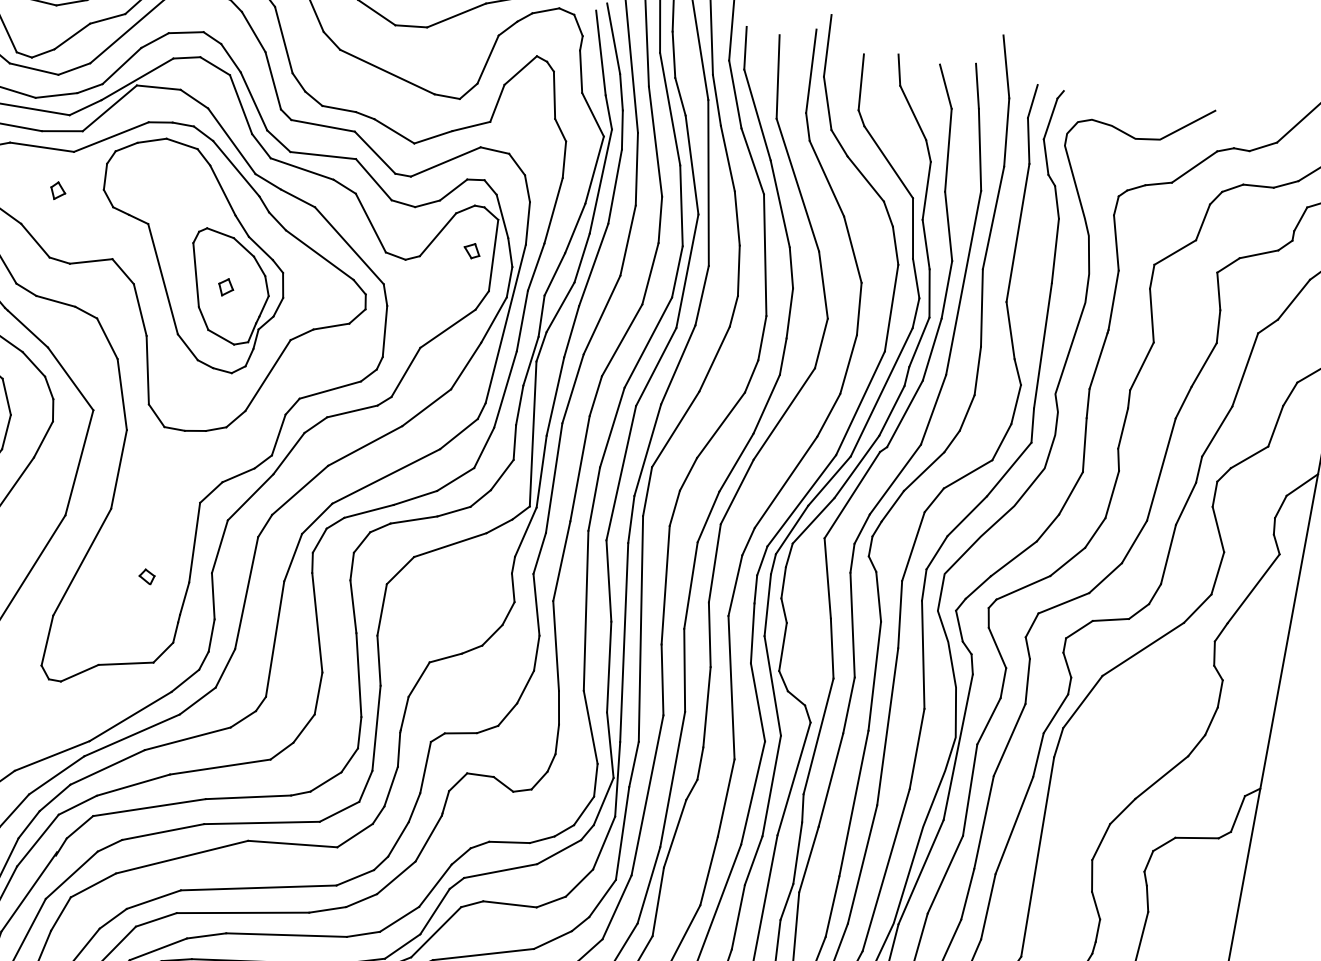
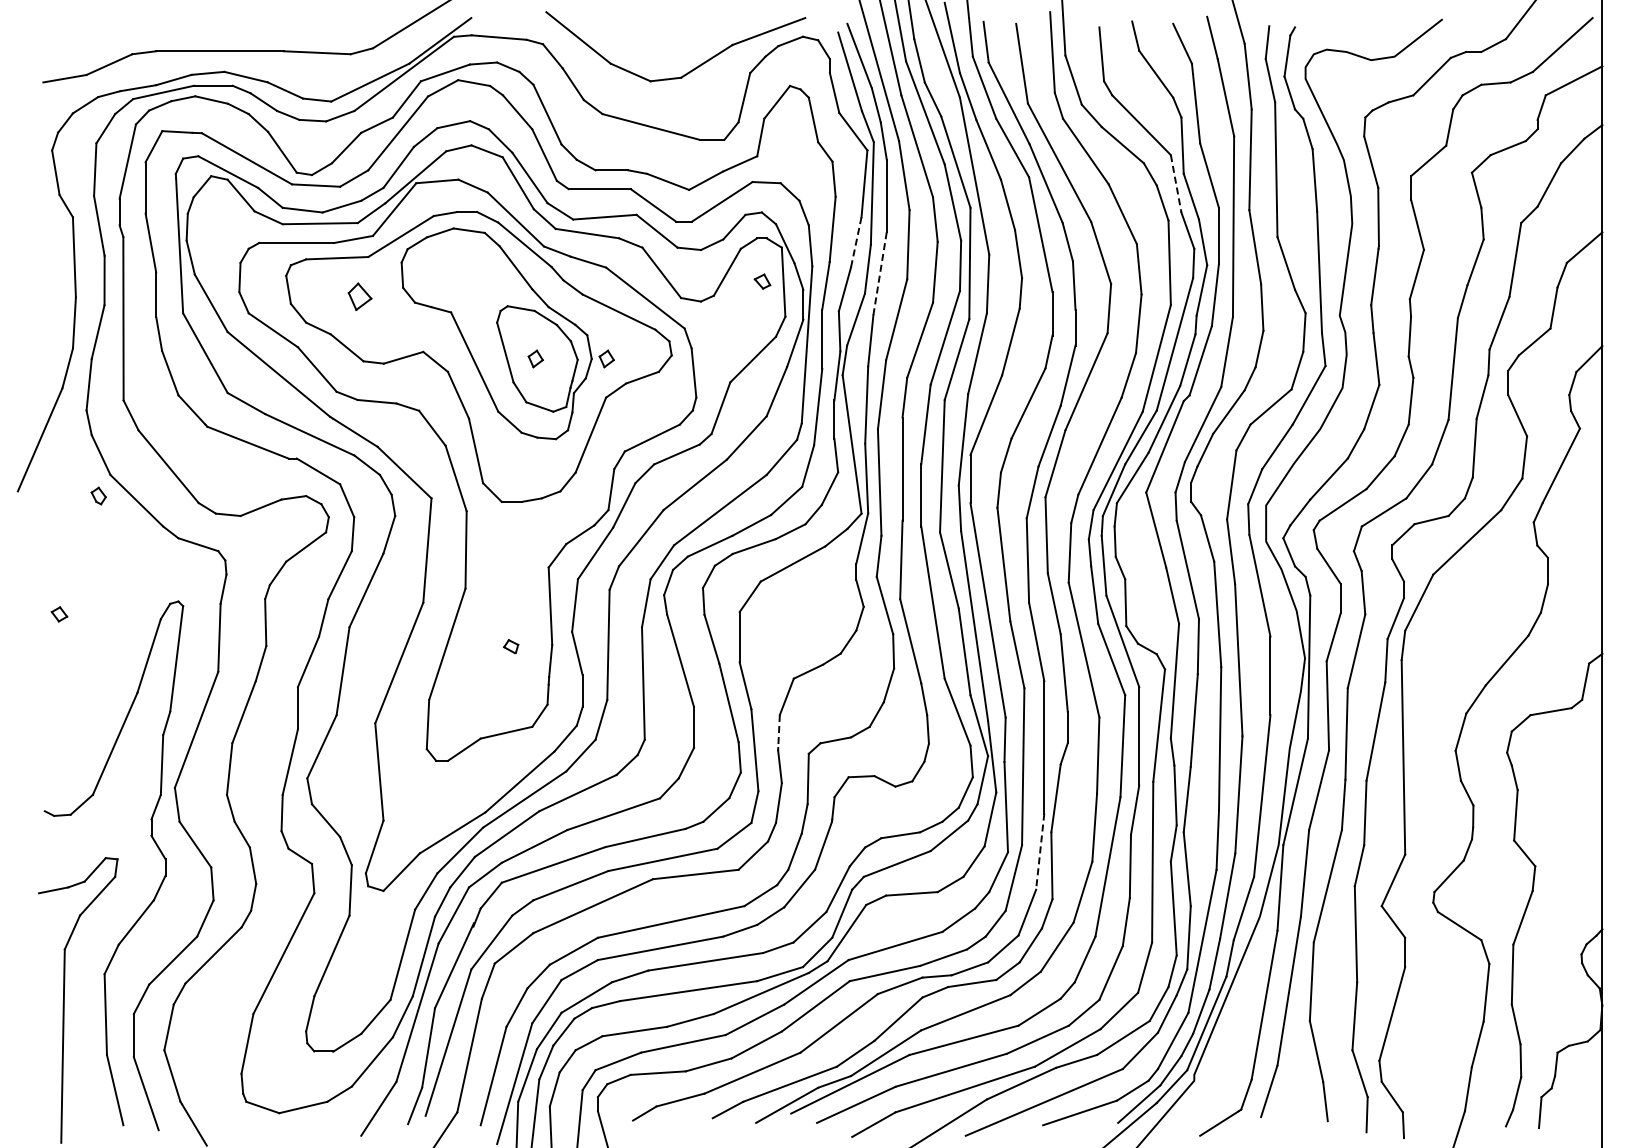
part: (57, 190) -> (359, 296), size x1.6
line: (575, 228) -> (856, 242), solid -> dashed
line: (913, 229) -> (1176, 184), solid -> dashed
line: (592, 265) -> (879, 274), solid -> dashed
part: (298, 300) -> (606, 358), added
line: (404, 714) -> (779, 732), solid -> dashed
line: (649, 886) -> (1040, 852), solid -> dashed

